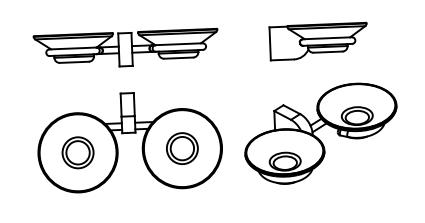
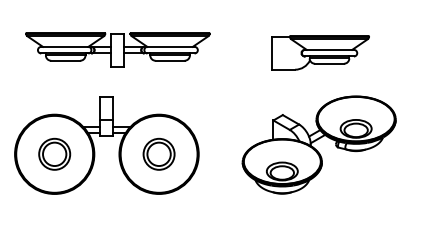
part: (125, 48) -> (117, 49), moved
part: (129, 132) -> (106, 136), moved

